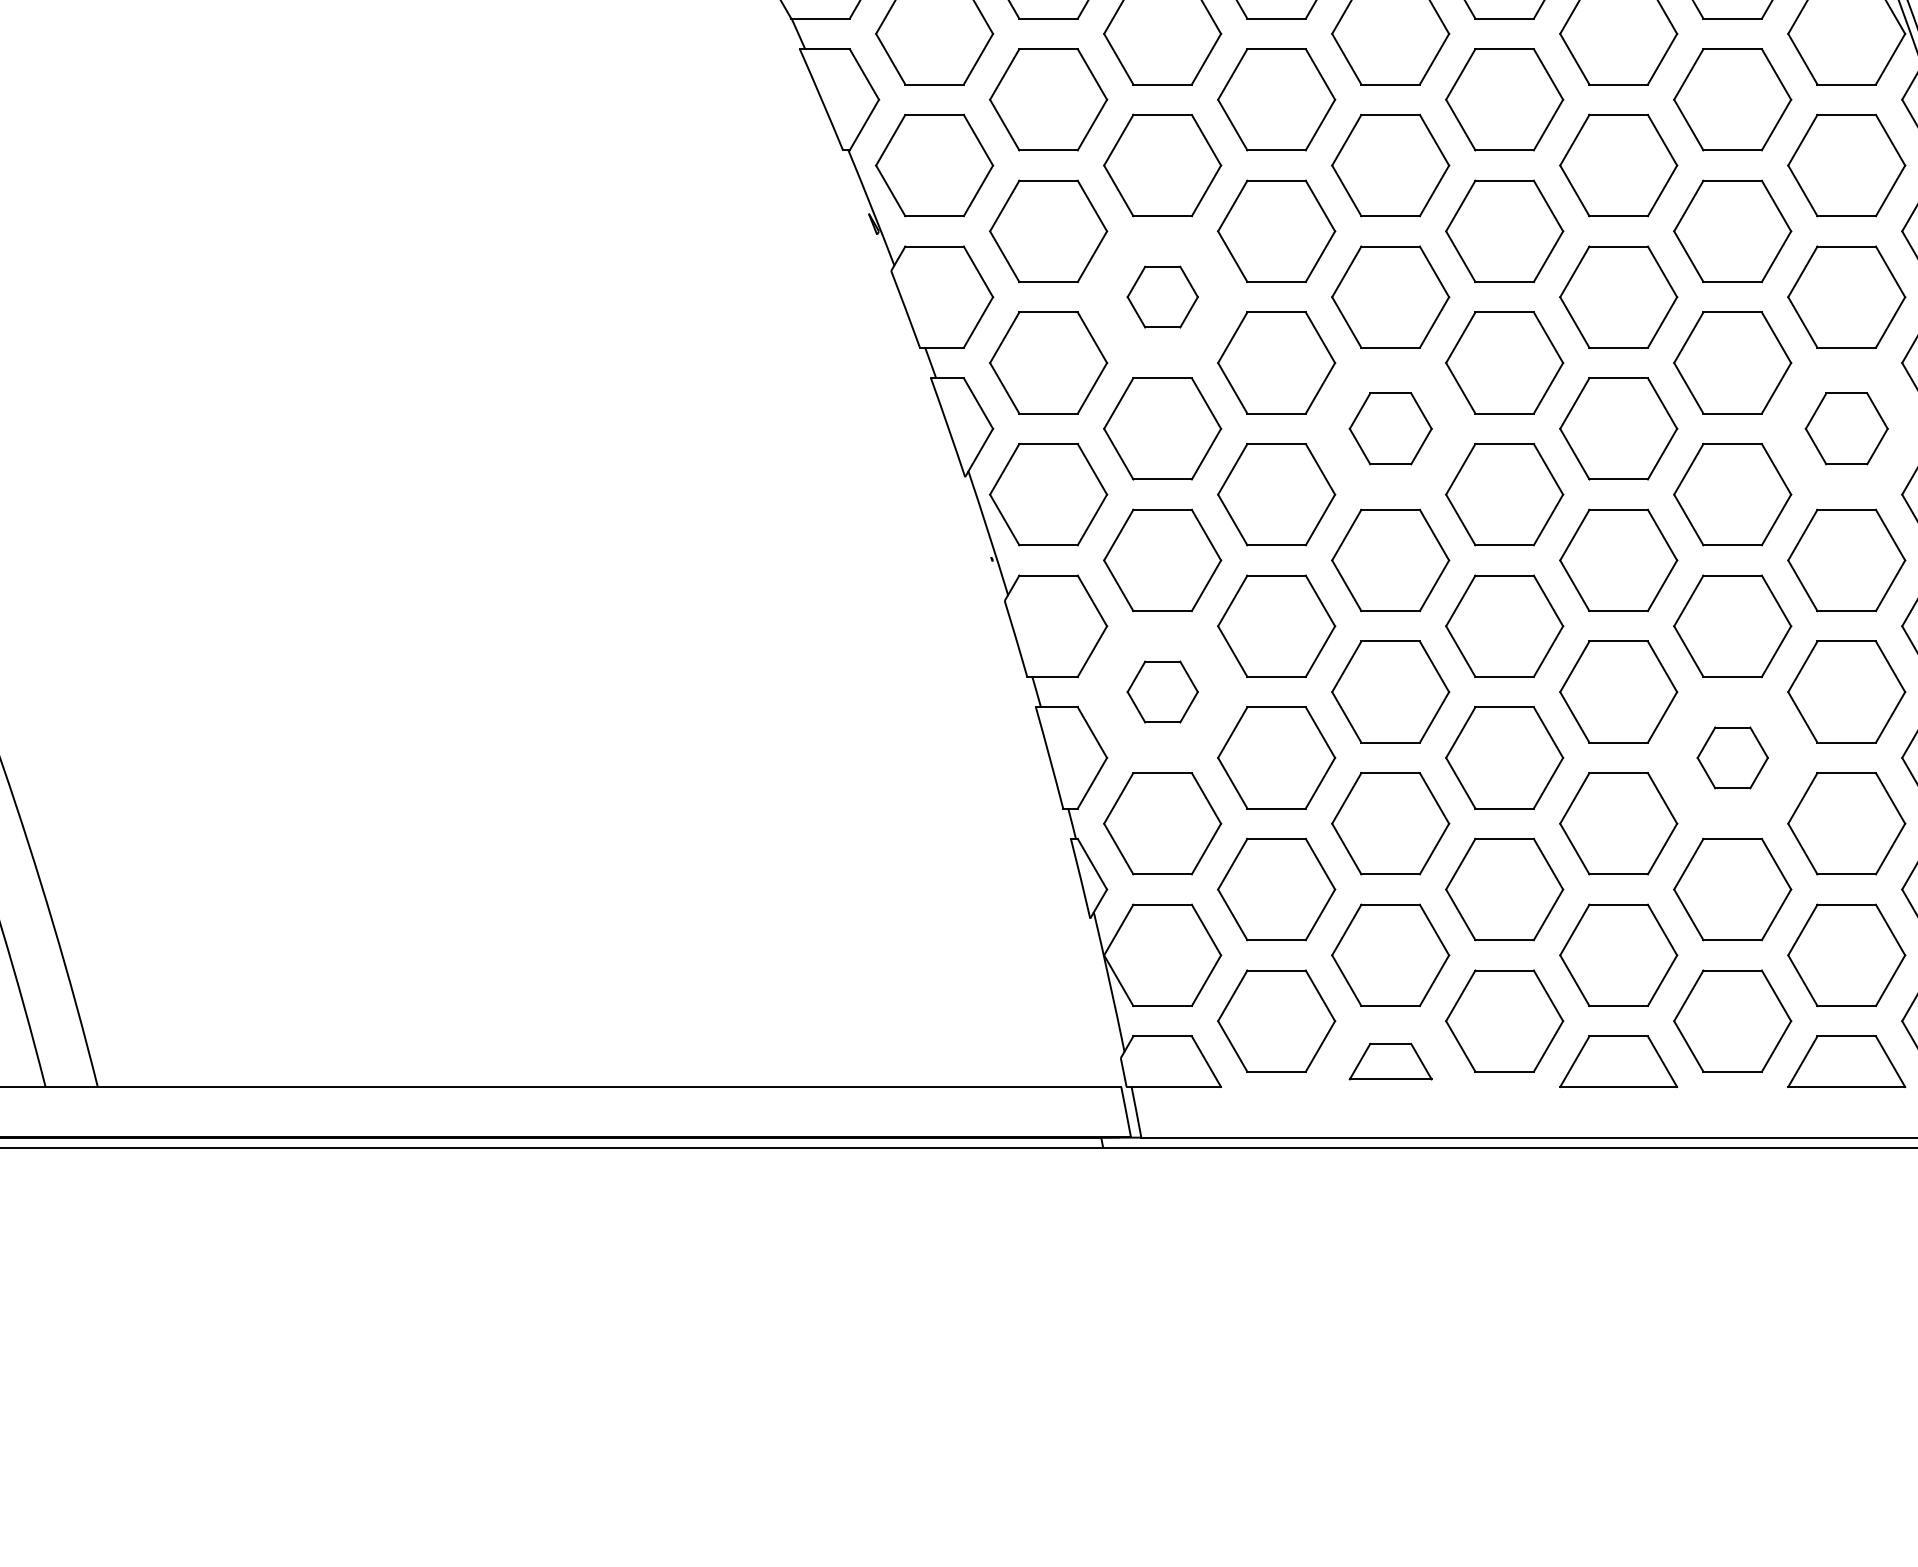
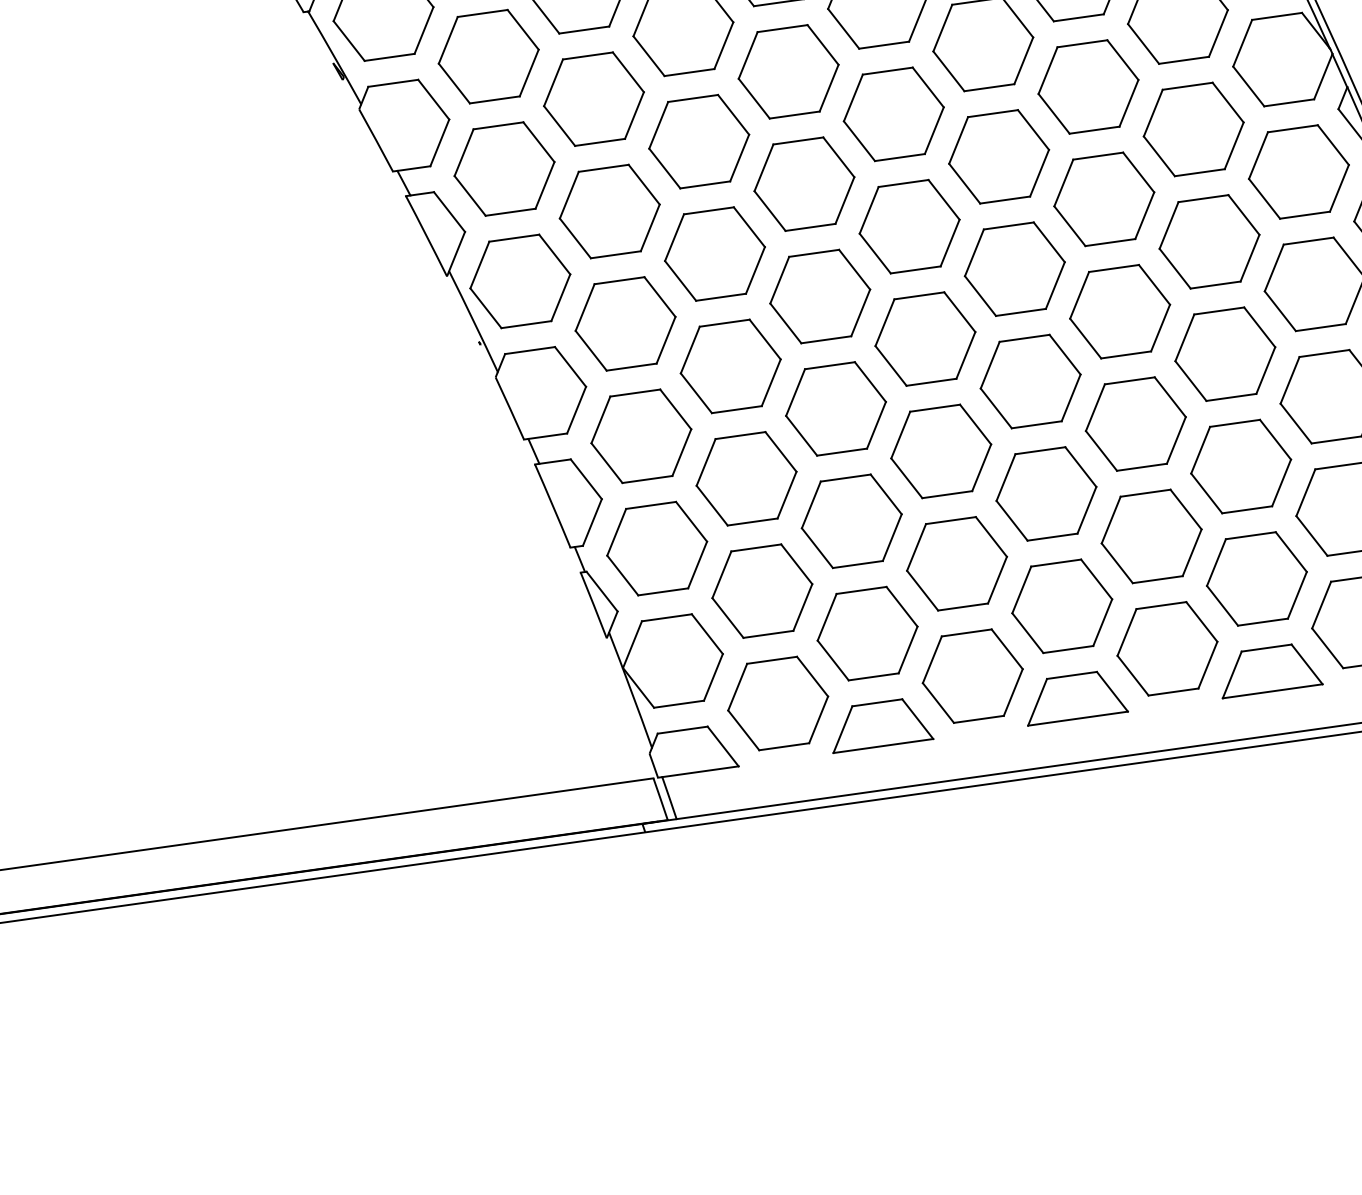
part: (1162, 296) -> (593, 98), size x1.67
part: (1390, 428) -> (804, 183), size x1.43
part: (1846, 428) -> (1193, 129), size x1.43
part: (1162, 691) -> (641, 435), size x1.67
part: (1732, 757) -> (1135, 423), size x1.67
part: (1390, 1061) -> (880, 724), size x1.43

